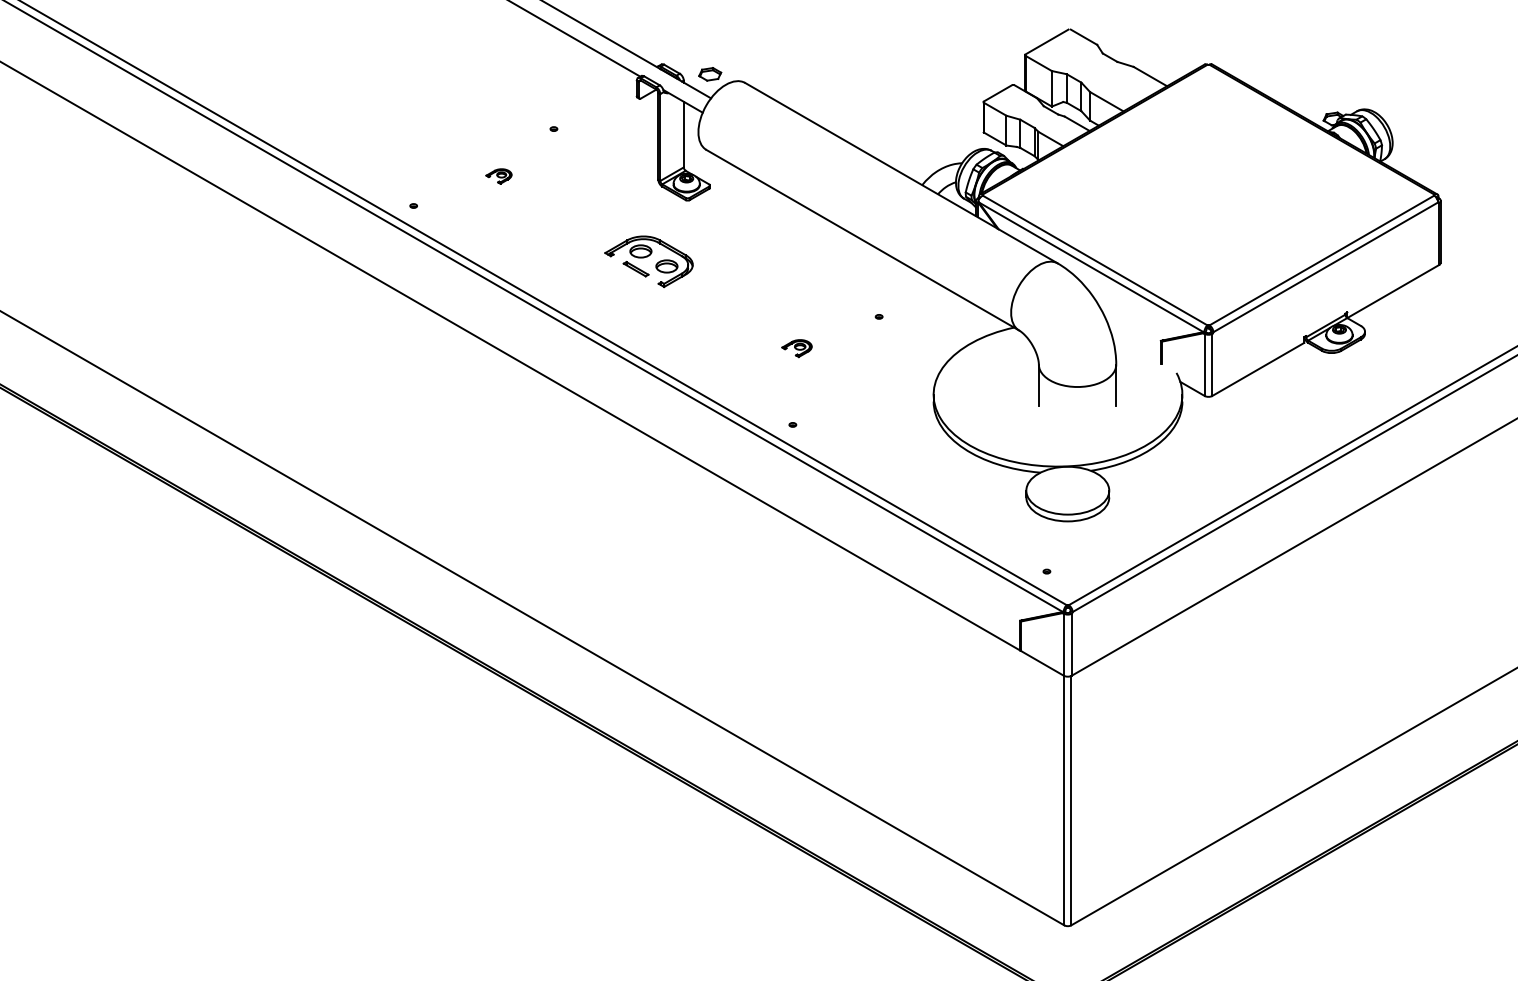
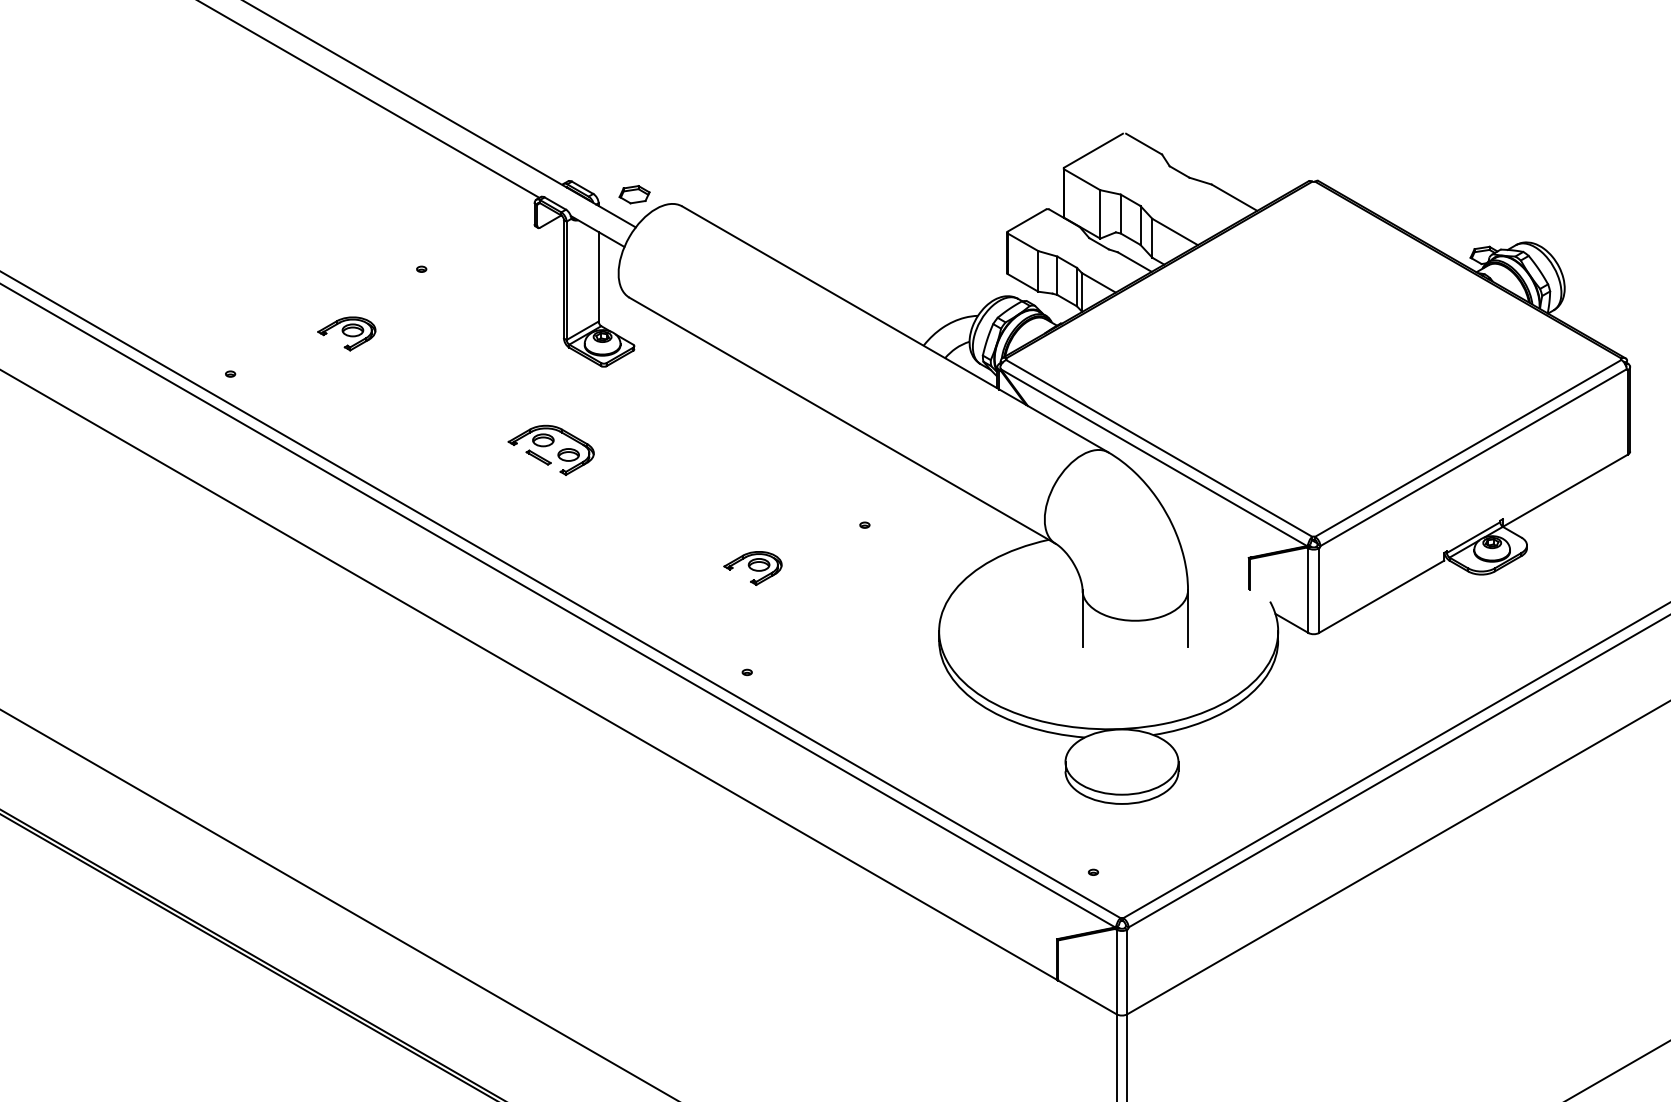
part: (498, 176) -> (346, 333), size x1.67
part: (648, 262) -> (550, 451), size x0.71
part: (796, 348) -> (752, 568), size x1.43

